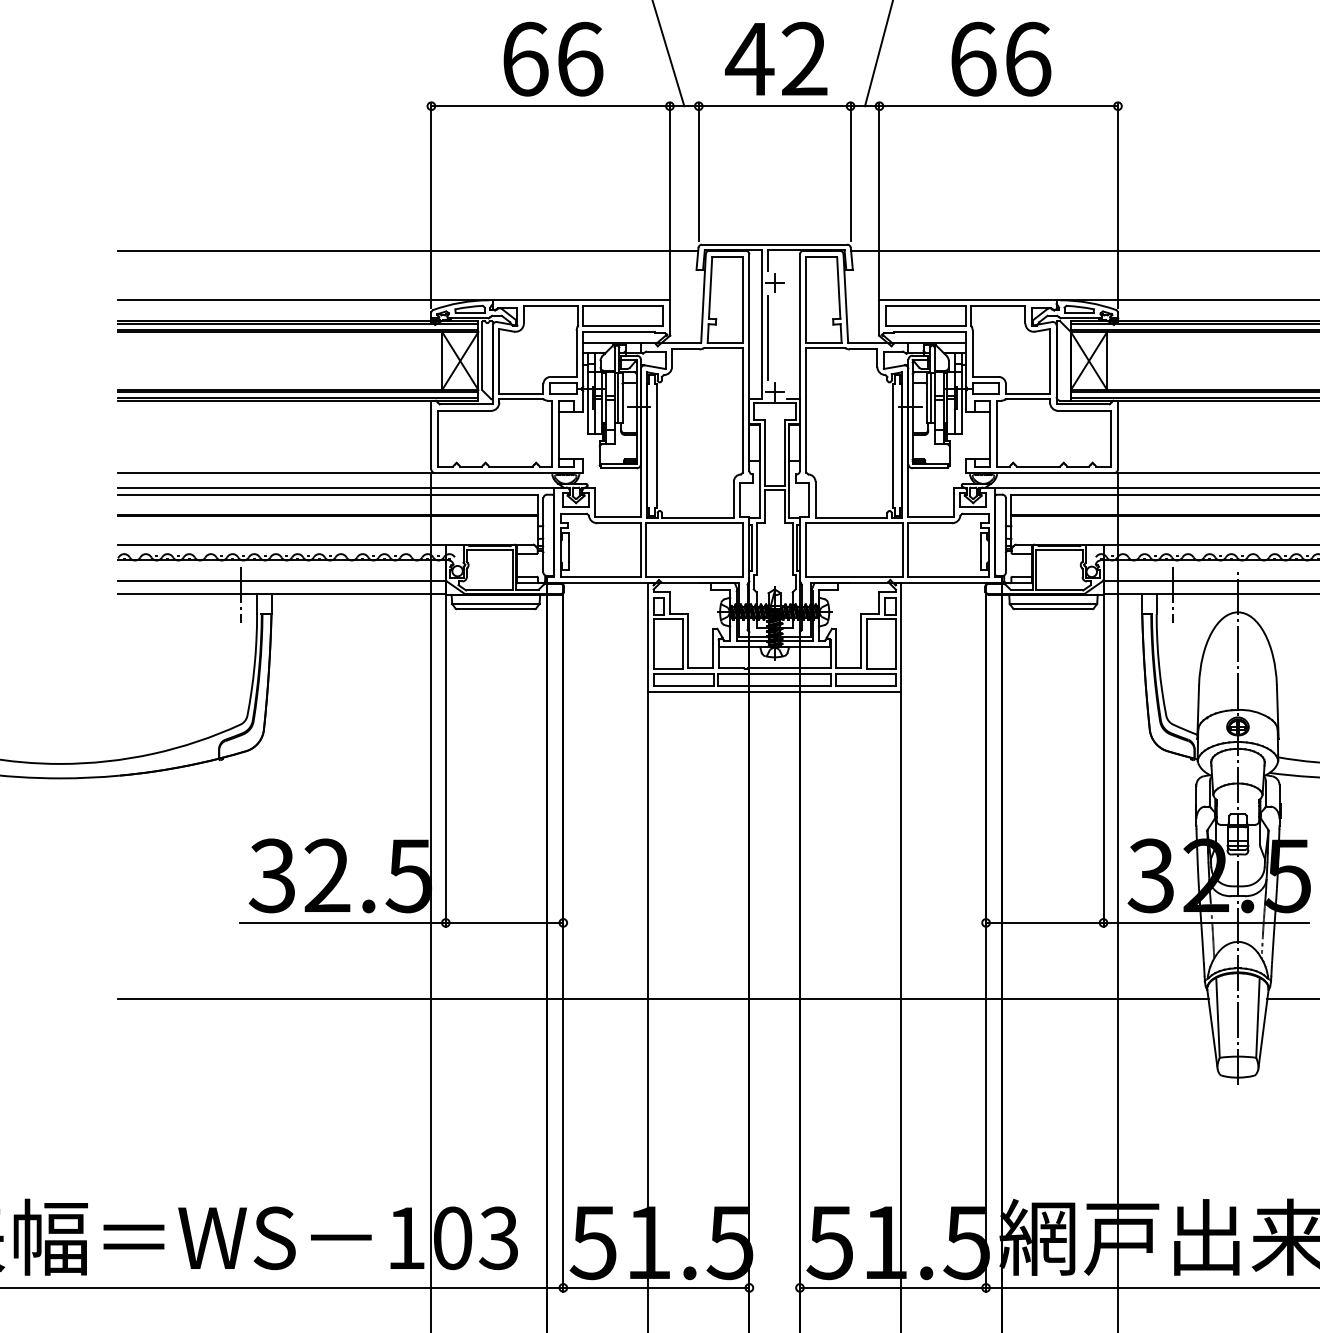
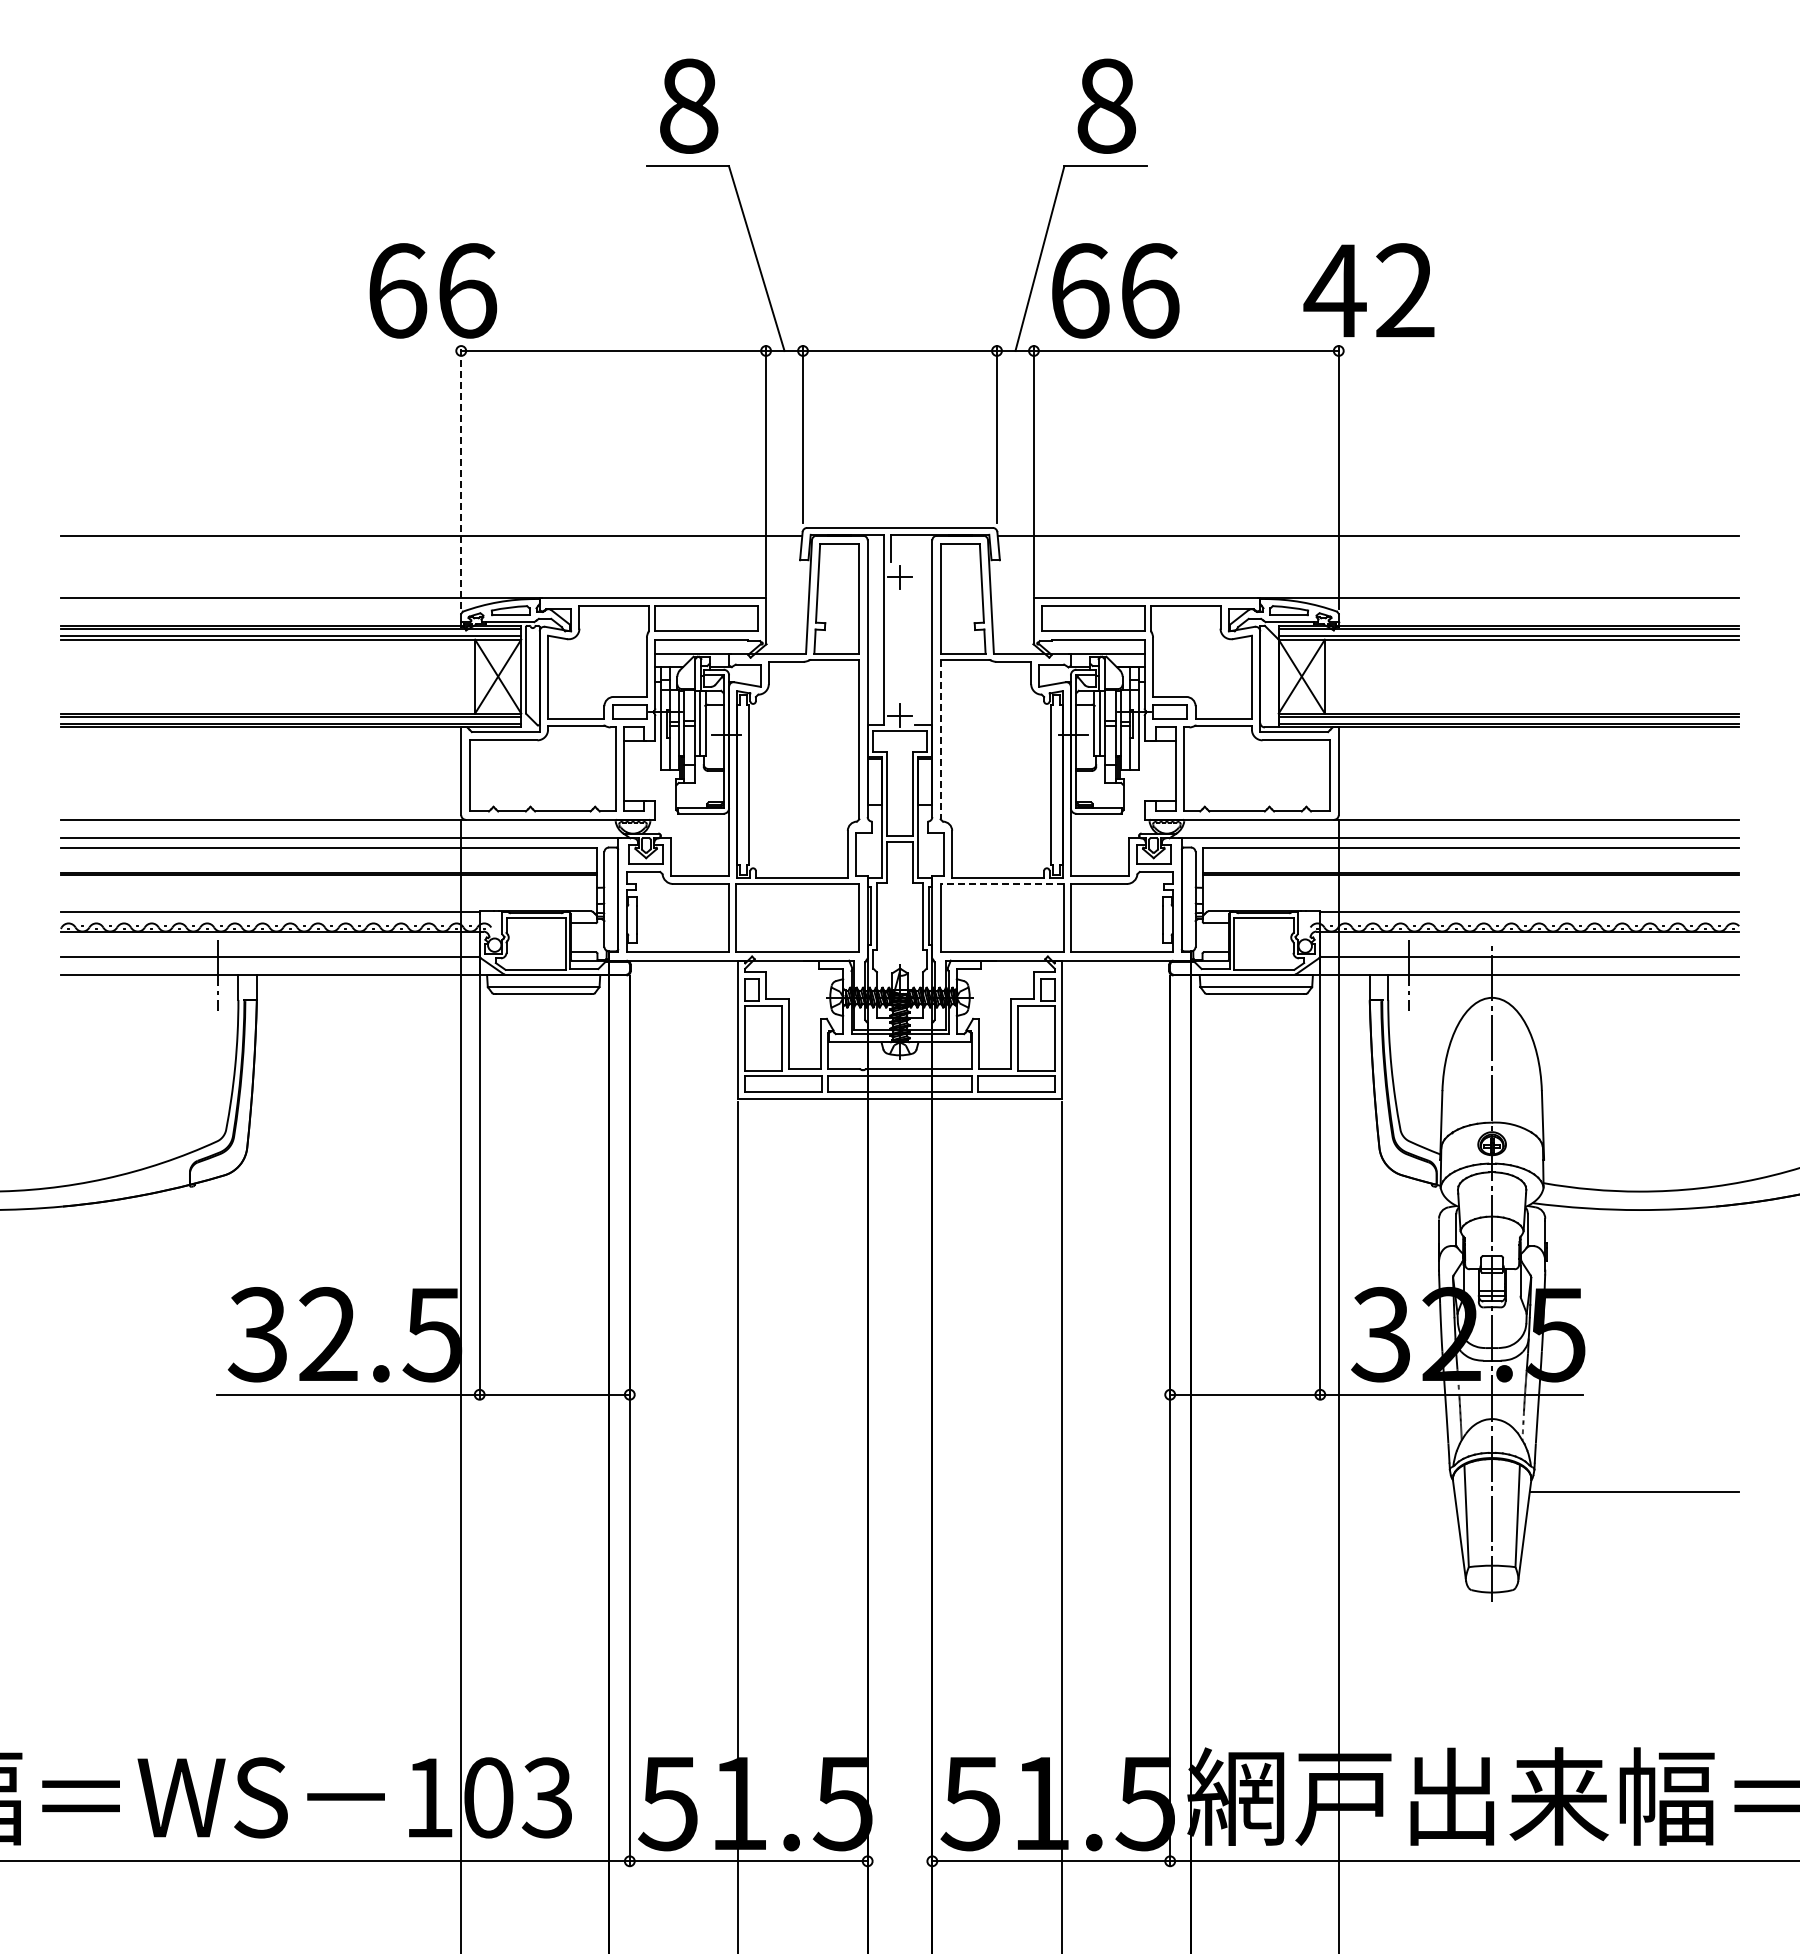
text: (553, 58) -> (433, 290), moved
text: (775, 58) -> (1368, 289), moved
text: (1001, 58) -> (1115, 290), moved
line: (431, 205) -> (461, 477), solid -> dashed
line: (768, 337) -> (891, 646), removed
line: (806, 410) -> (940, 739), solid -> dashed
line: (854, 523) -> (1002, 884), solid -> dashed
line: (663, 998) -> (757, 1491), removed

